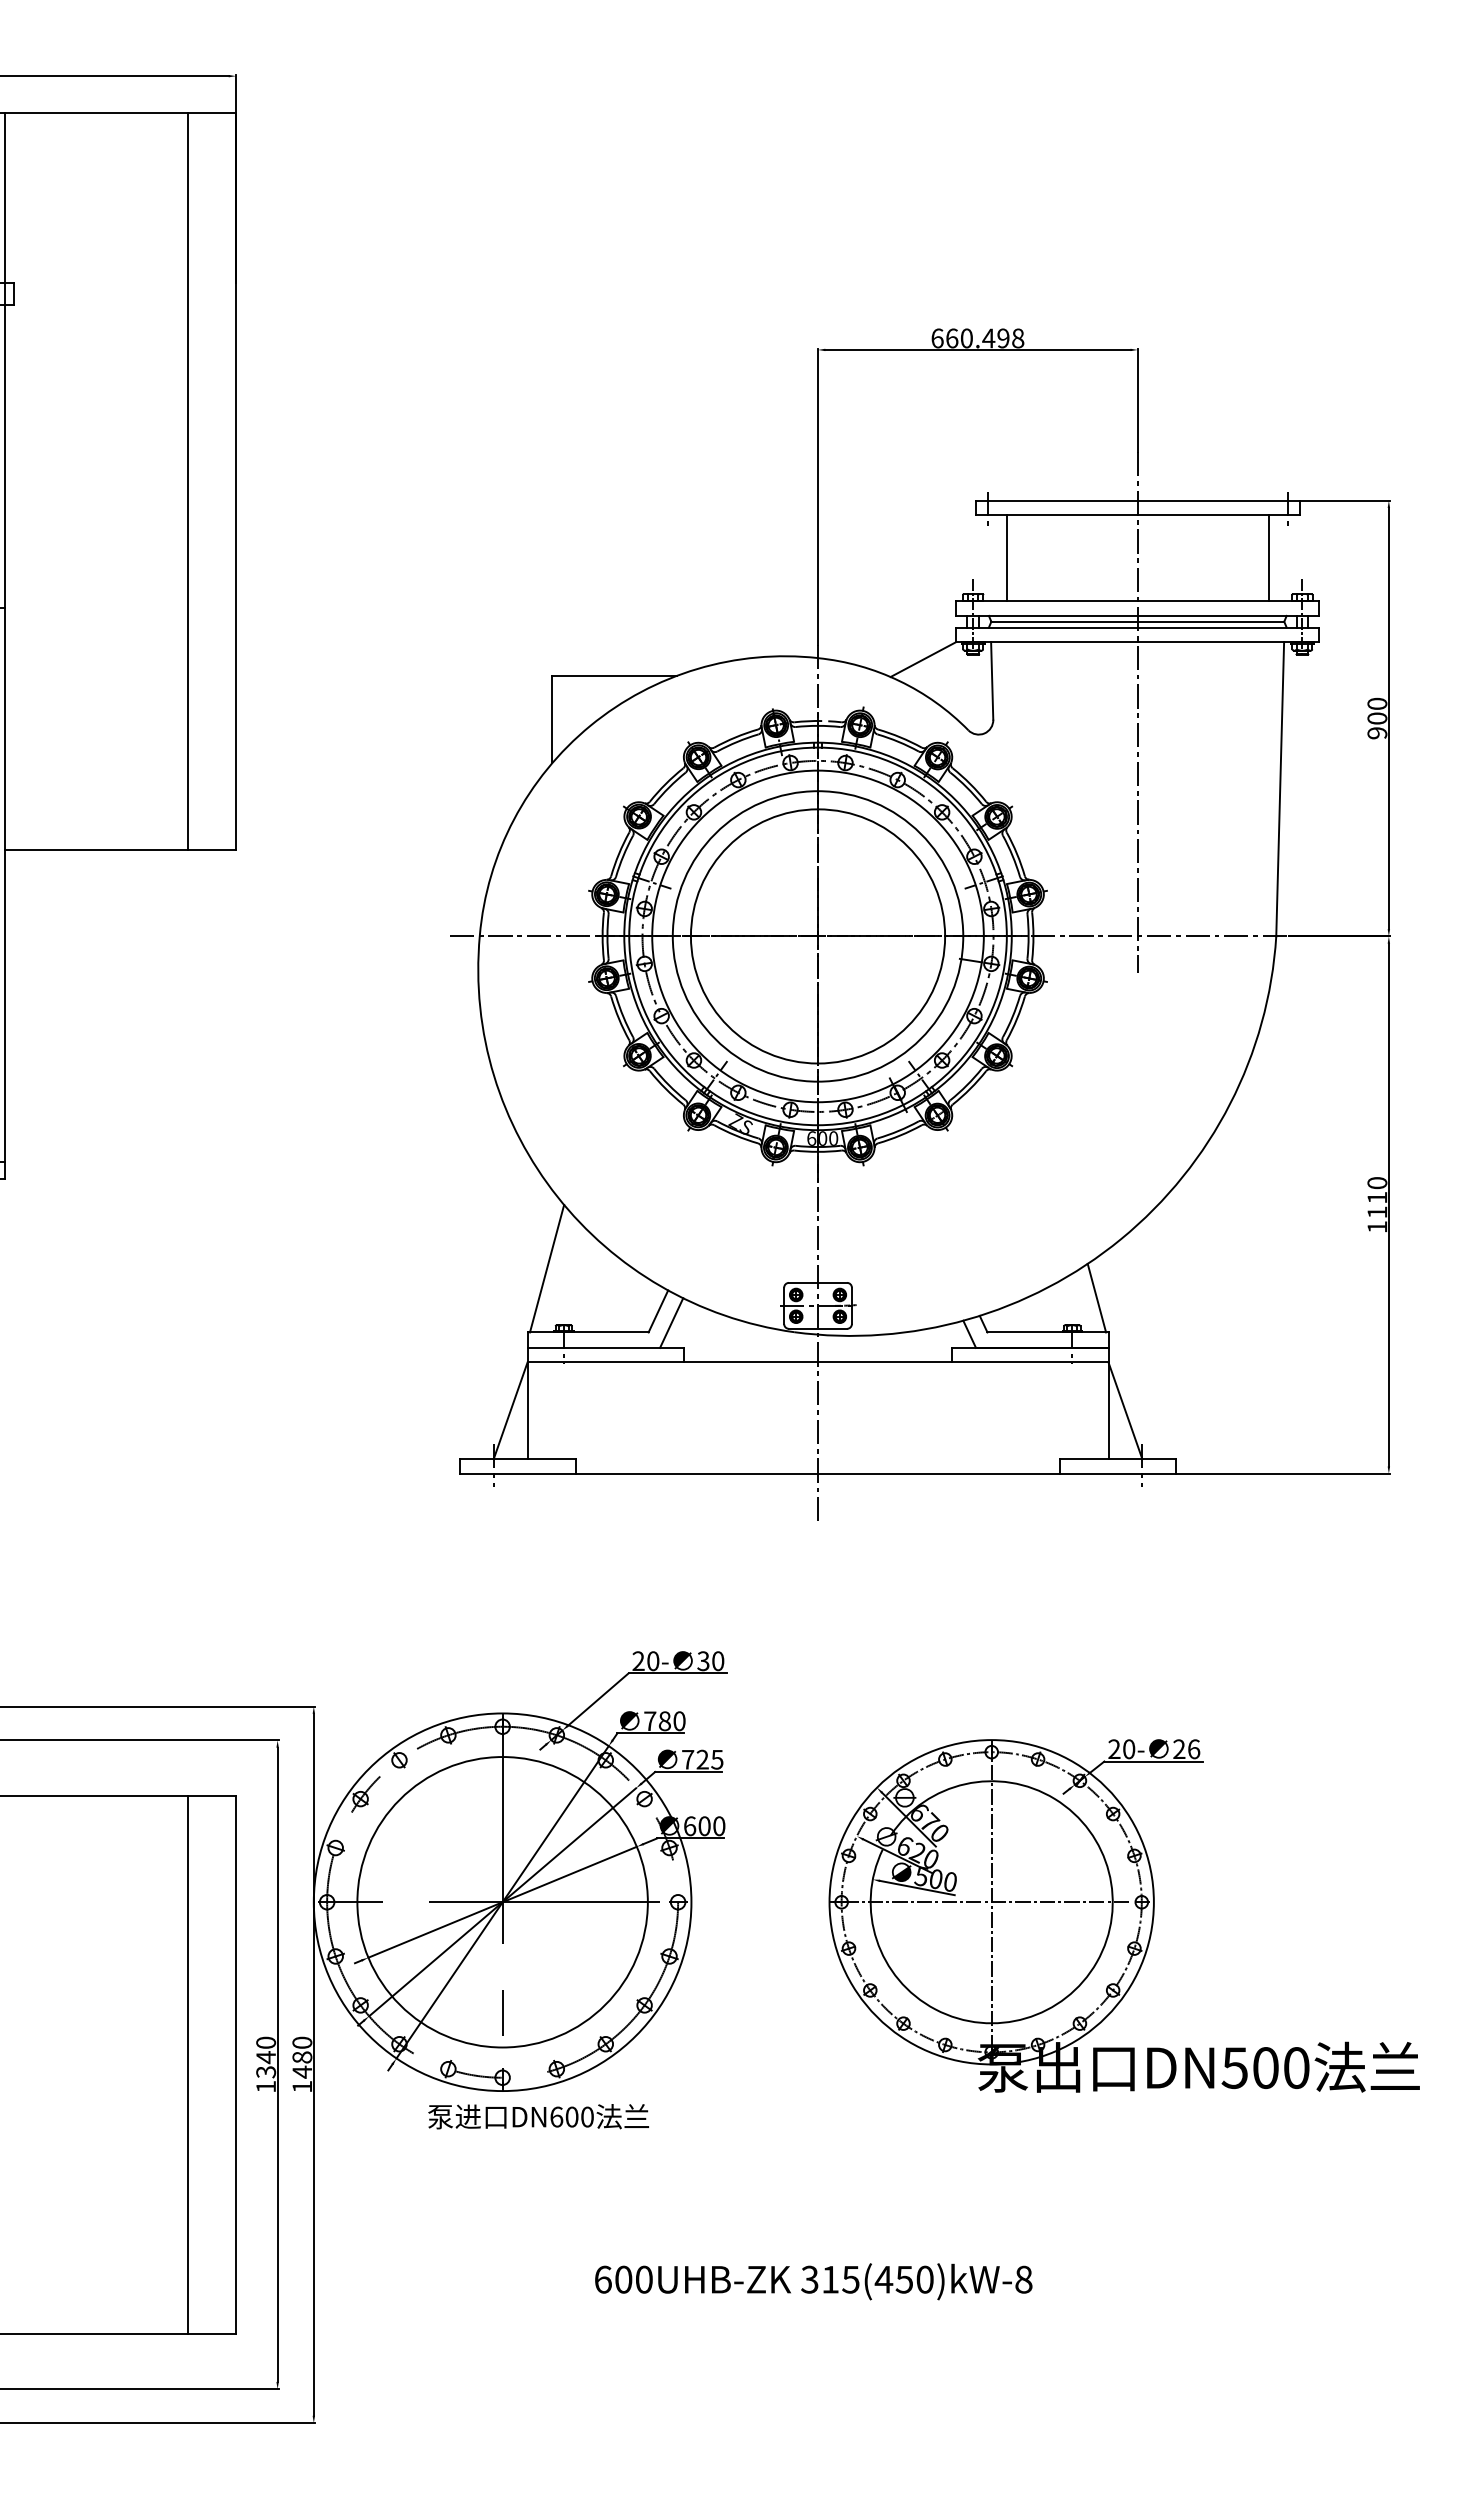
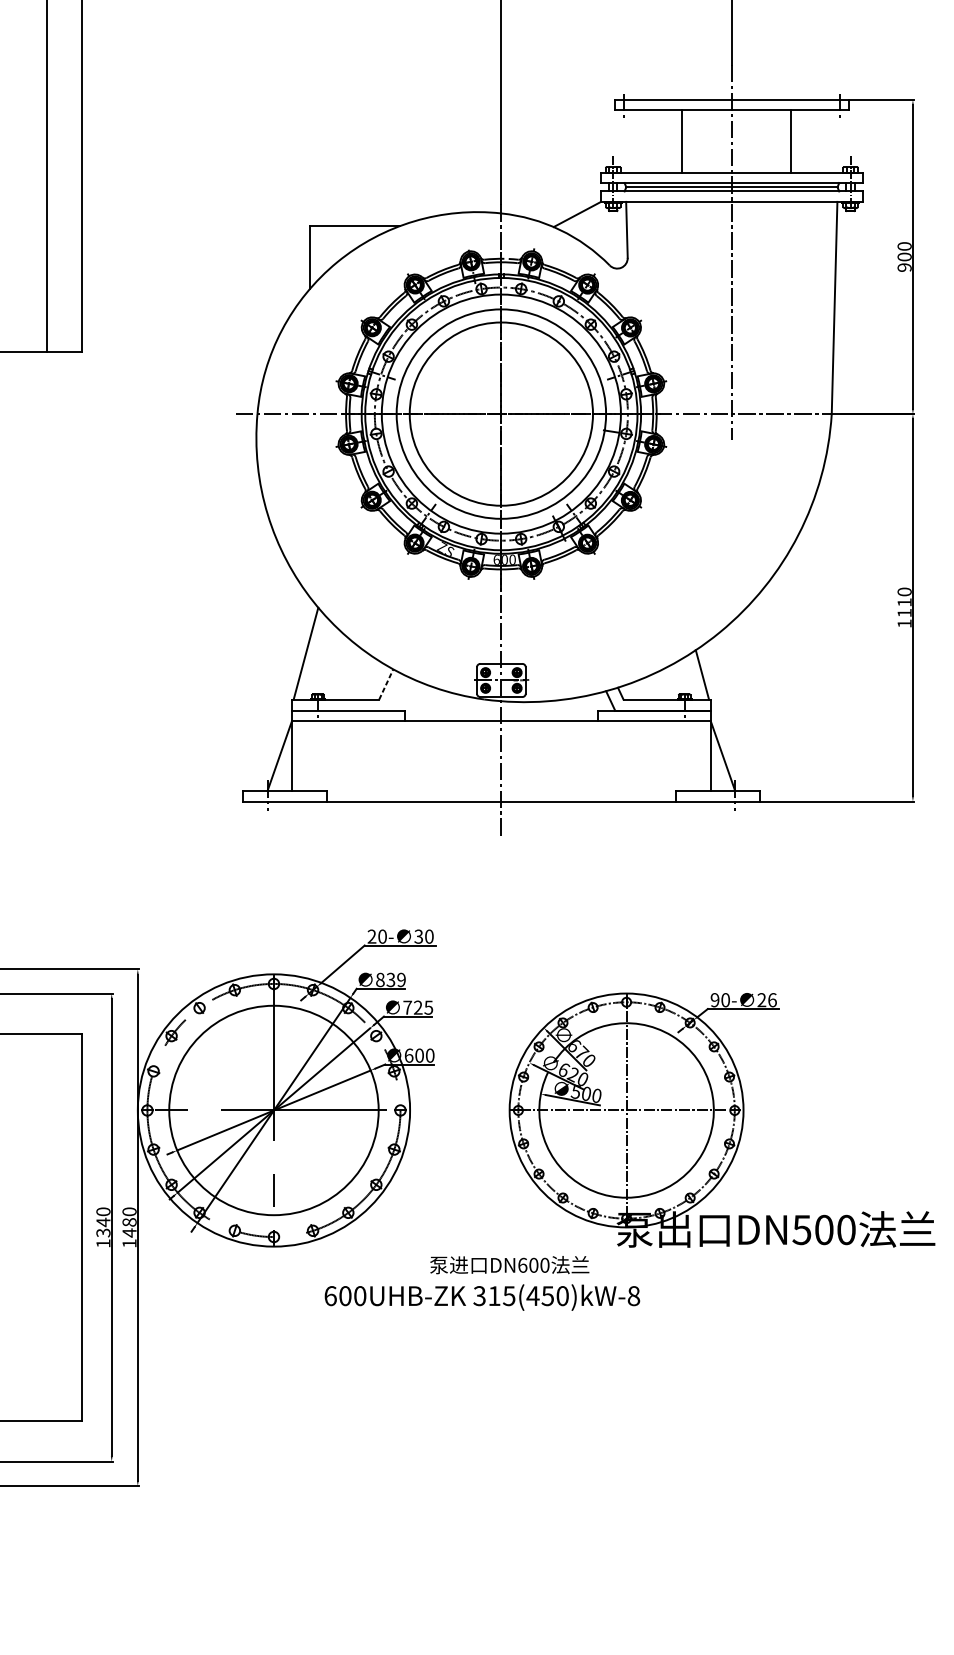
line: (1007, 558) -> (681, 141), moved
line: (1268, 558) -> (790, 141), moved
line: (658, 1310) -> (386, 683), solid -> dashed
line: (671, 1322) -> (395, 692), removed
text: (664, 1721) -> (390, 980), 780 -> 839
text: (1114, 1749) -> (715, 1000), 20- -> 90-
line: (187, 2064) -> (46, 1227), removed
text: (538, 2116) -> (509, 1264), moved
text: (813, 2281) -> (482, 1297), moved

